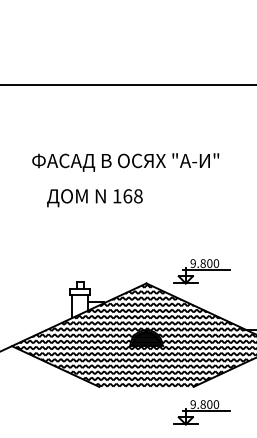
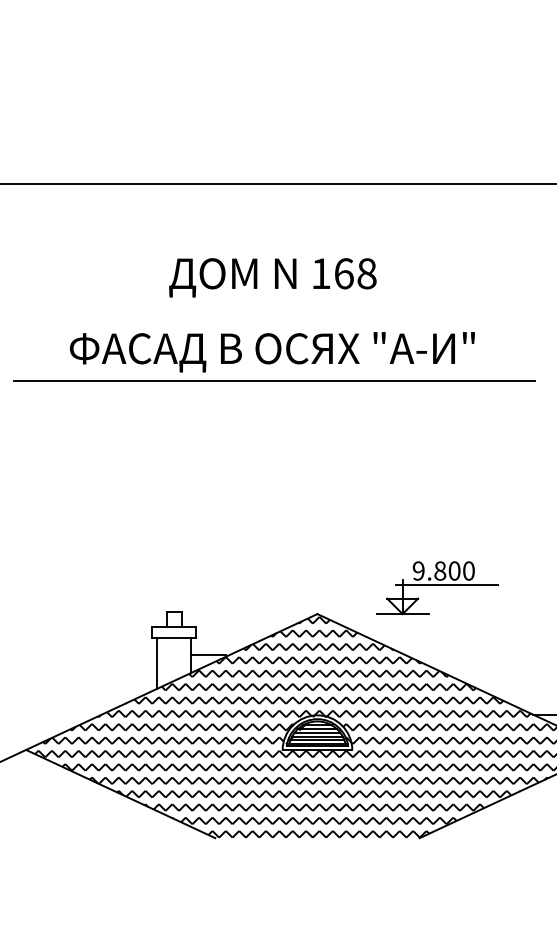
line: (126, 175) -> (274, 380), added
text: (94, 198) -> (272, 278), moved
part: (201, 412) -> (436, 893), removed

